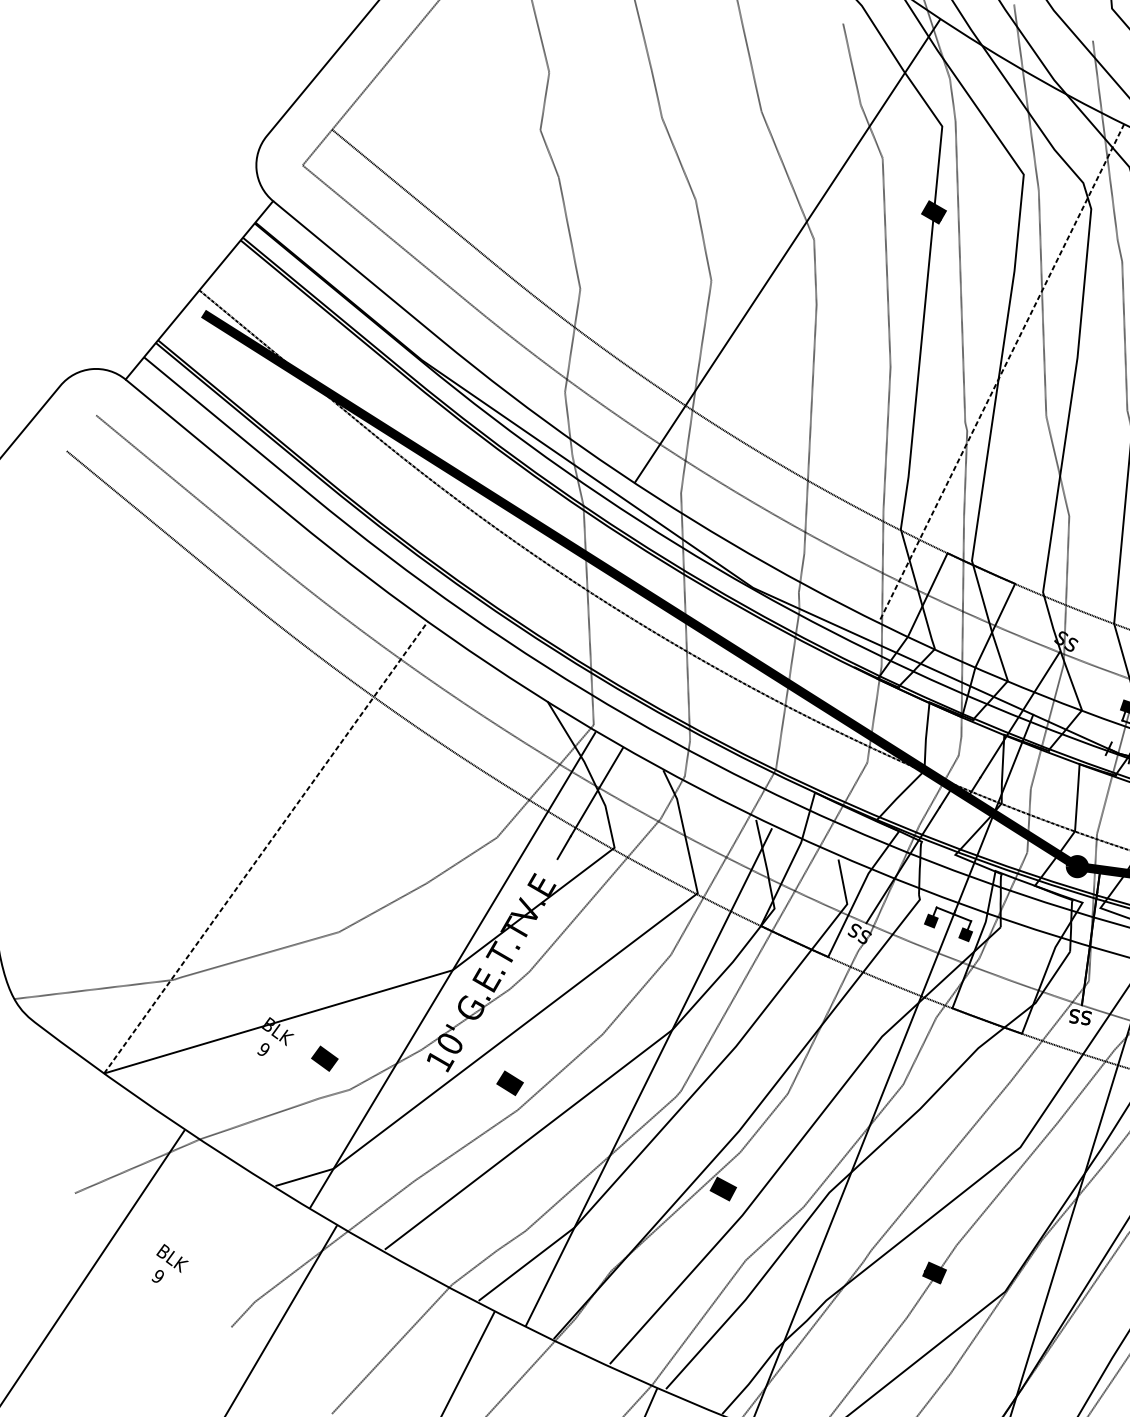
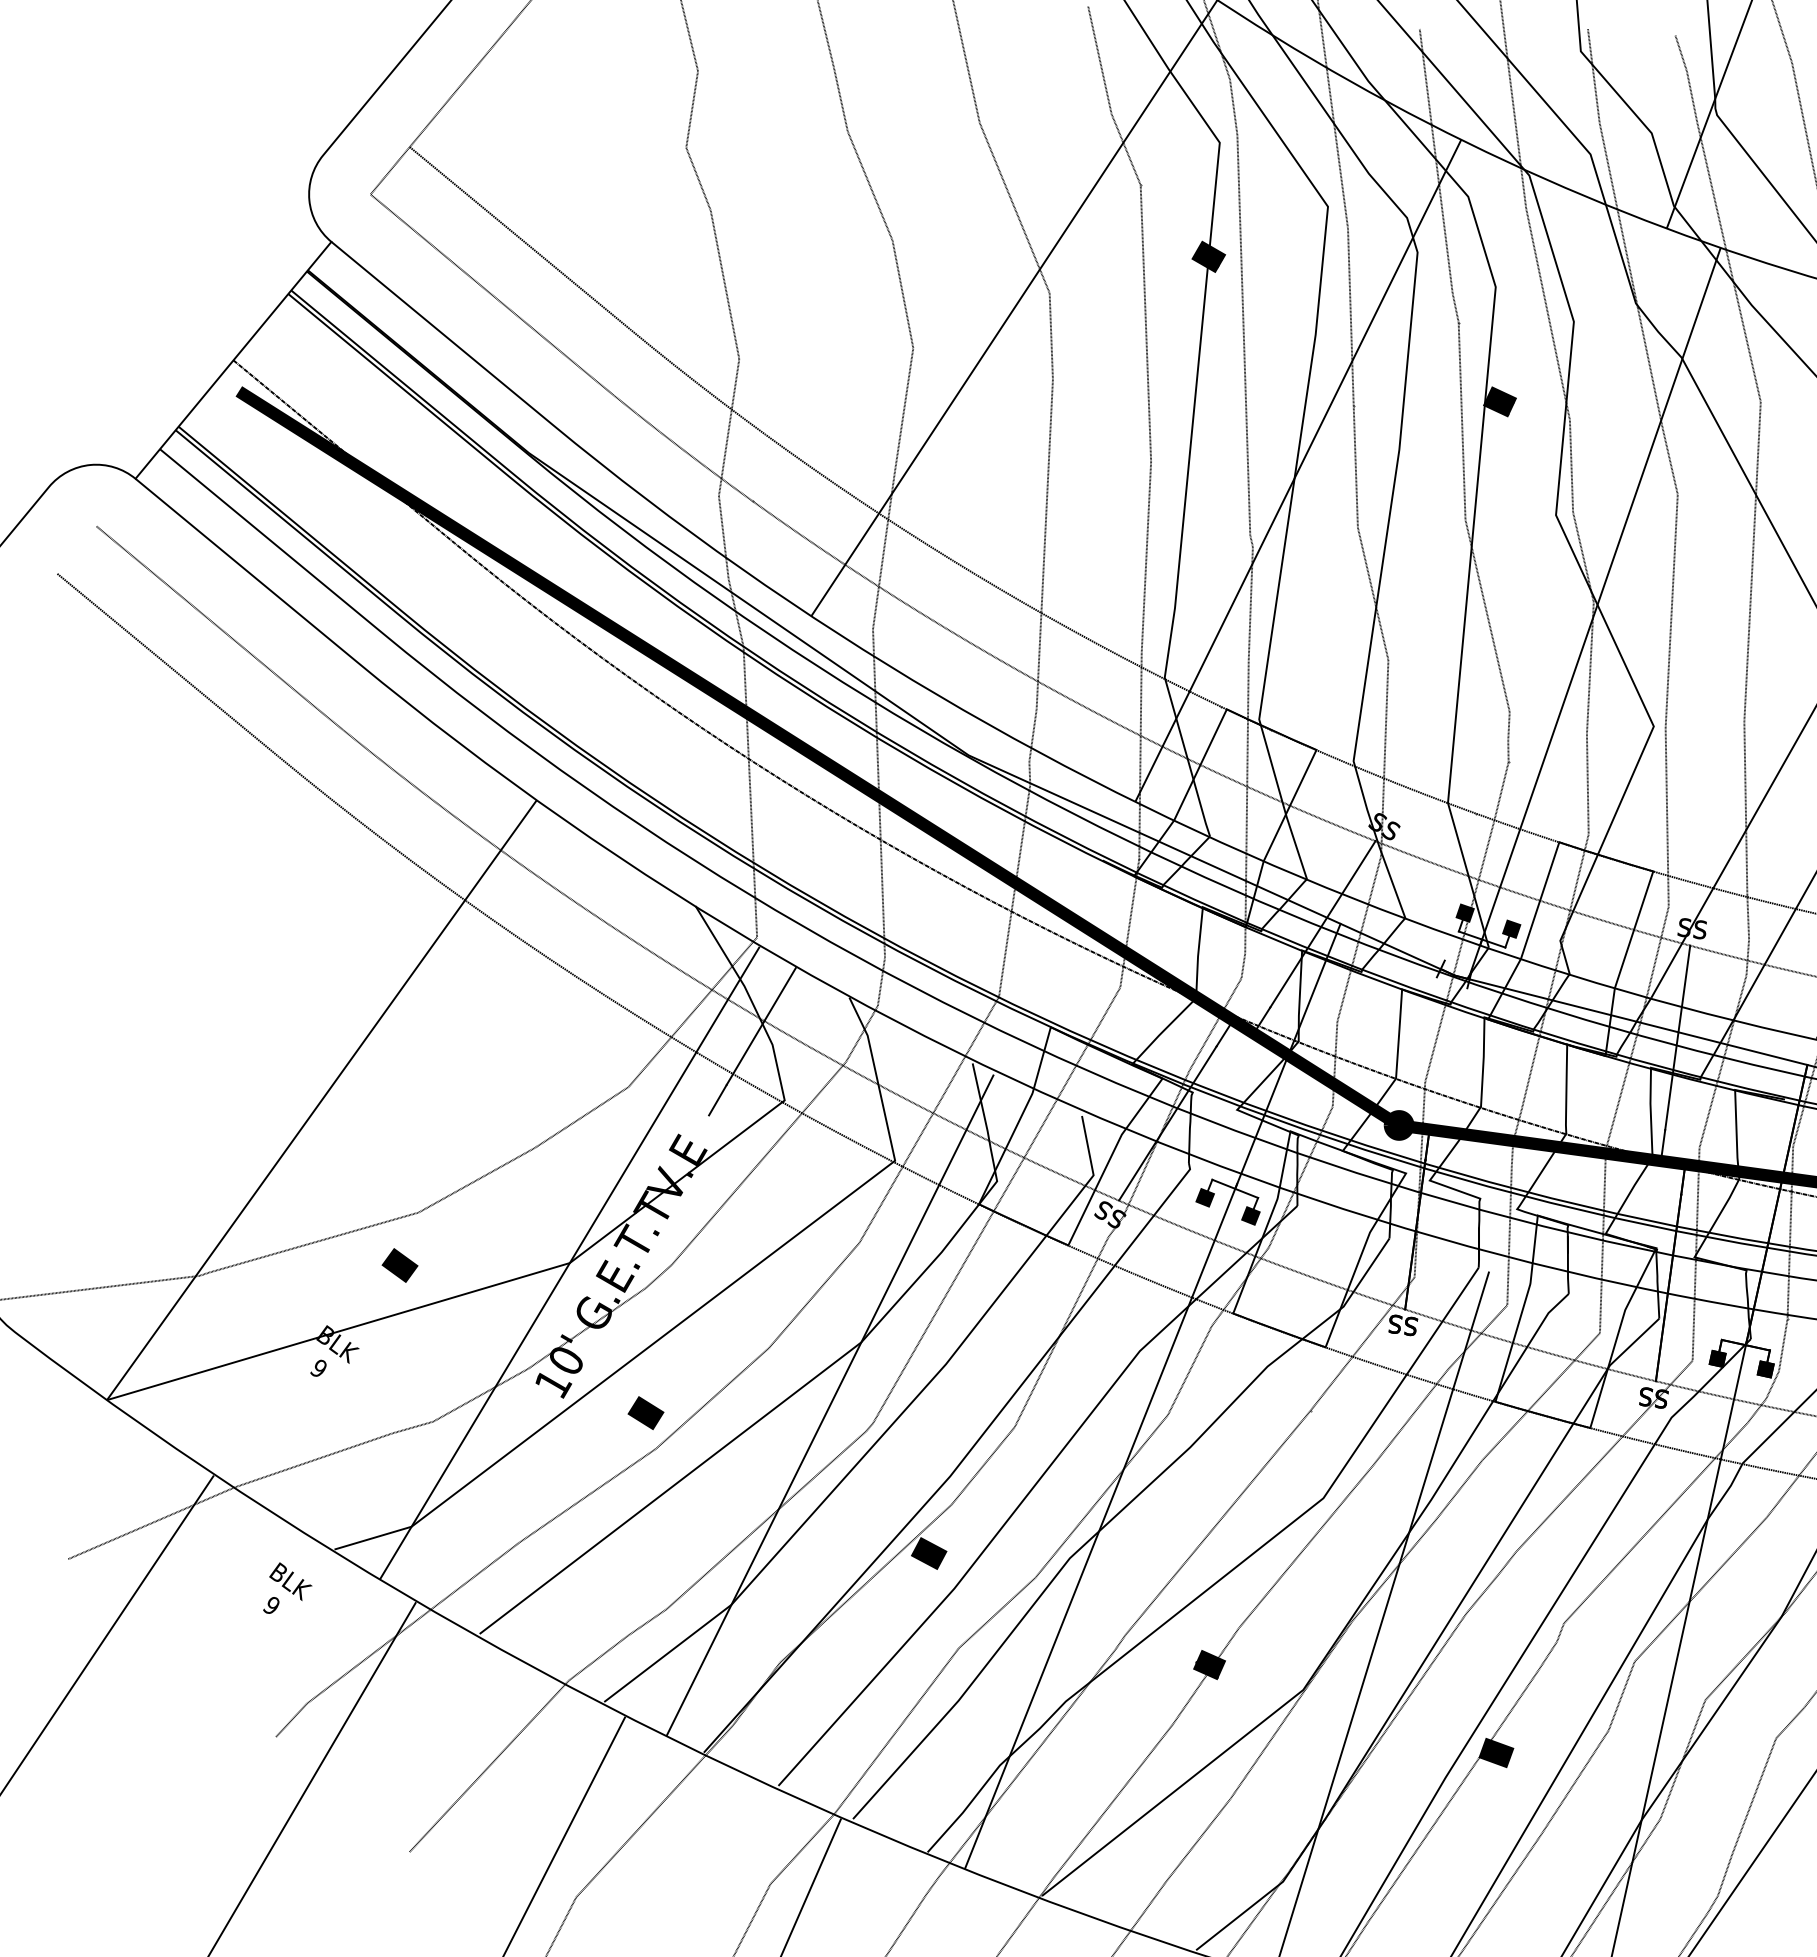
line: (1001, 373) -> (1298, 470), dashed -> solid
line: (265, 847) -> (321, 1100), dashed -> solid
text: (324, 1058) -> (399, 1265), moved
text: (170, 1262) -> (287, 1587), moved

